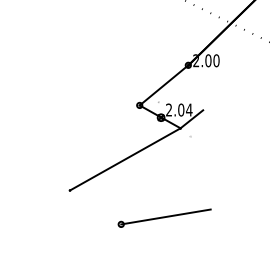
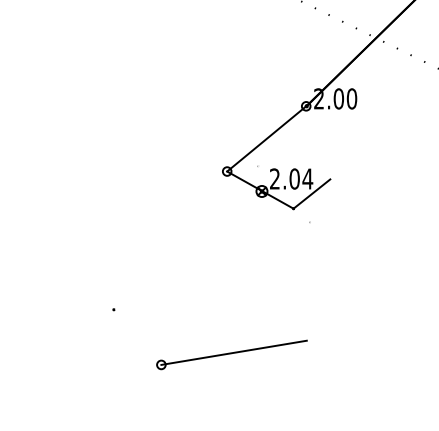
line: (125, 159) -> (204, 259), removed
part: (164, 217) -> (231, 353), moved

